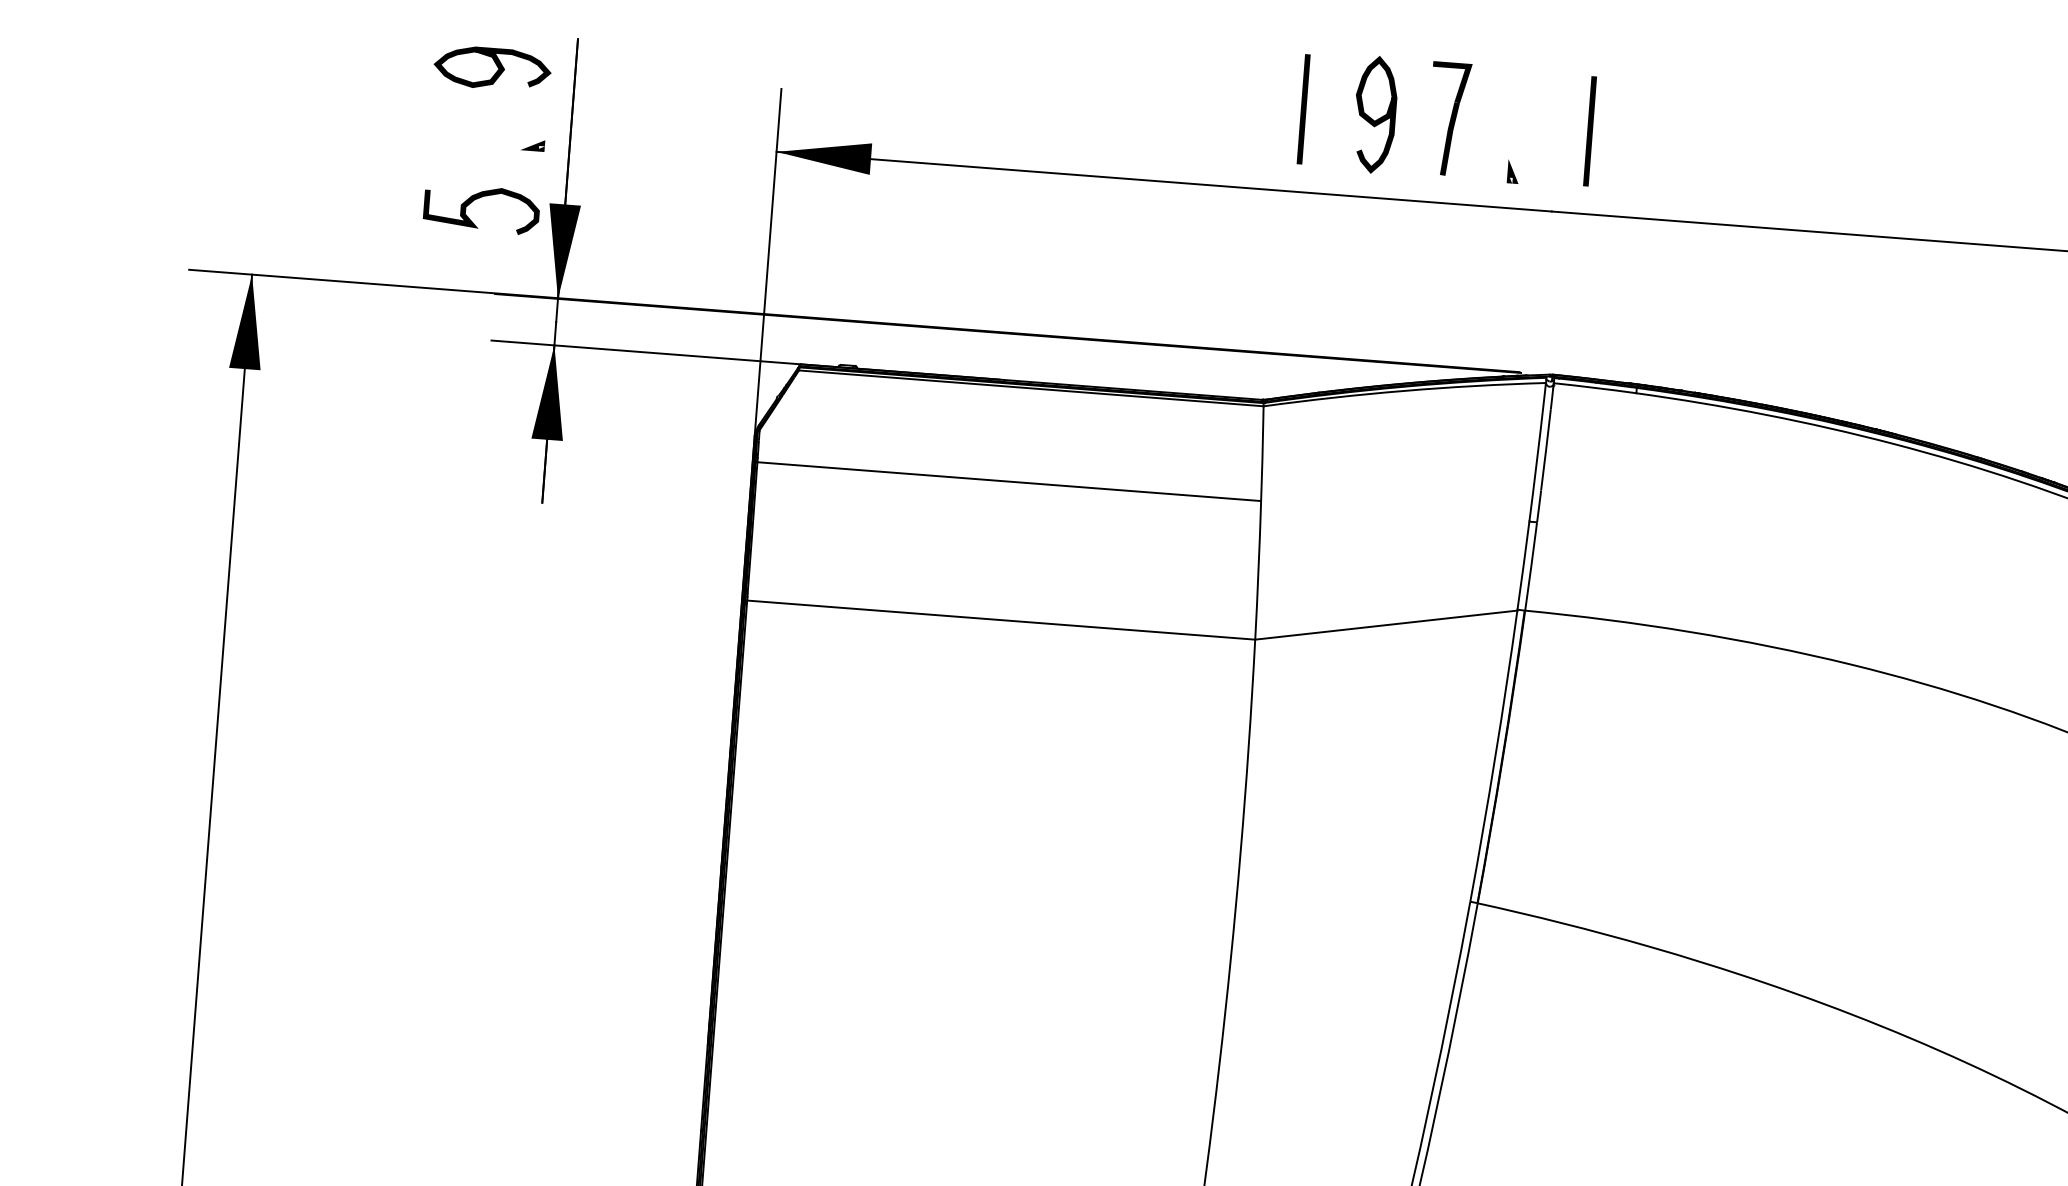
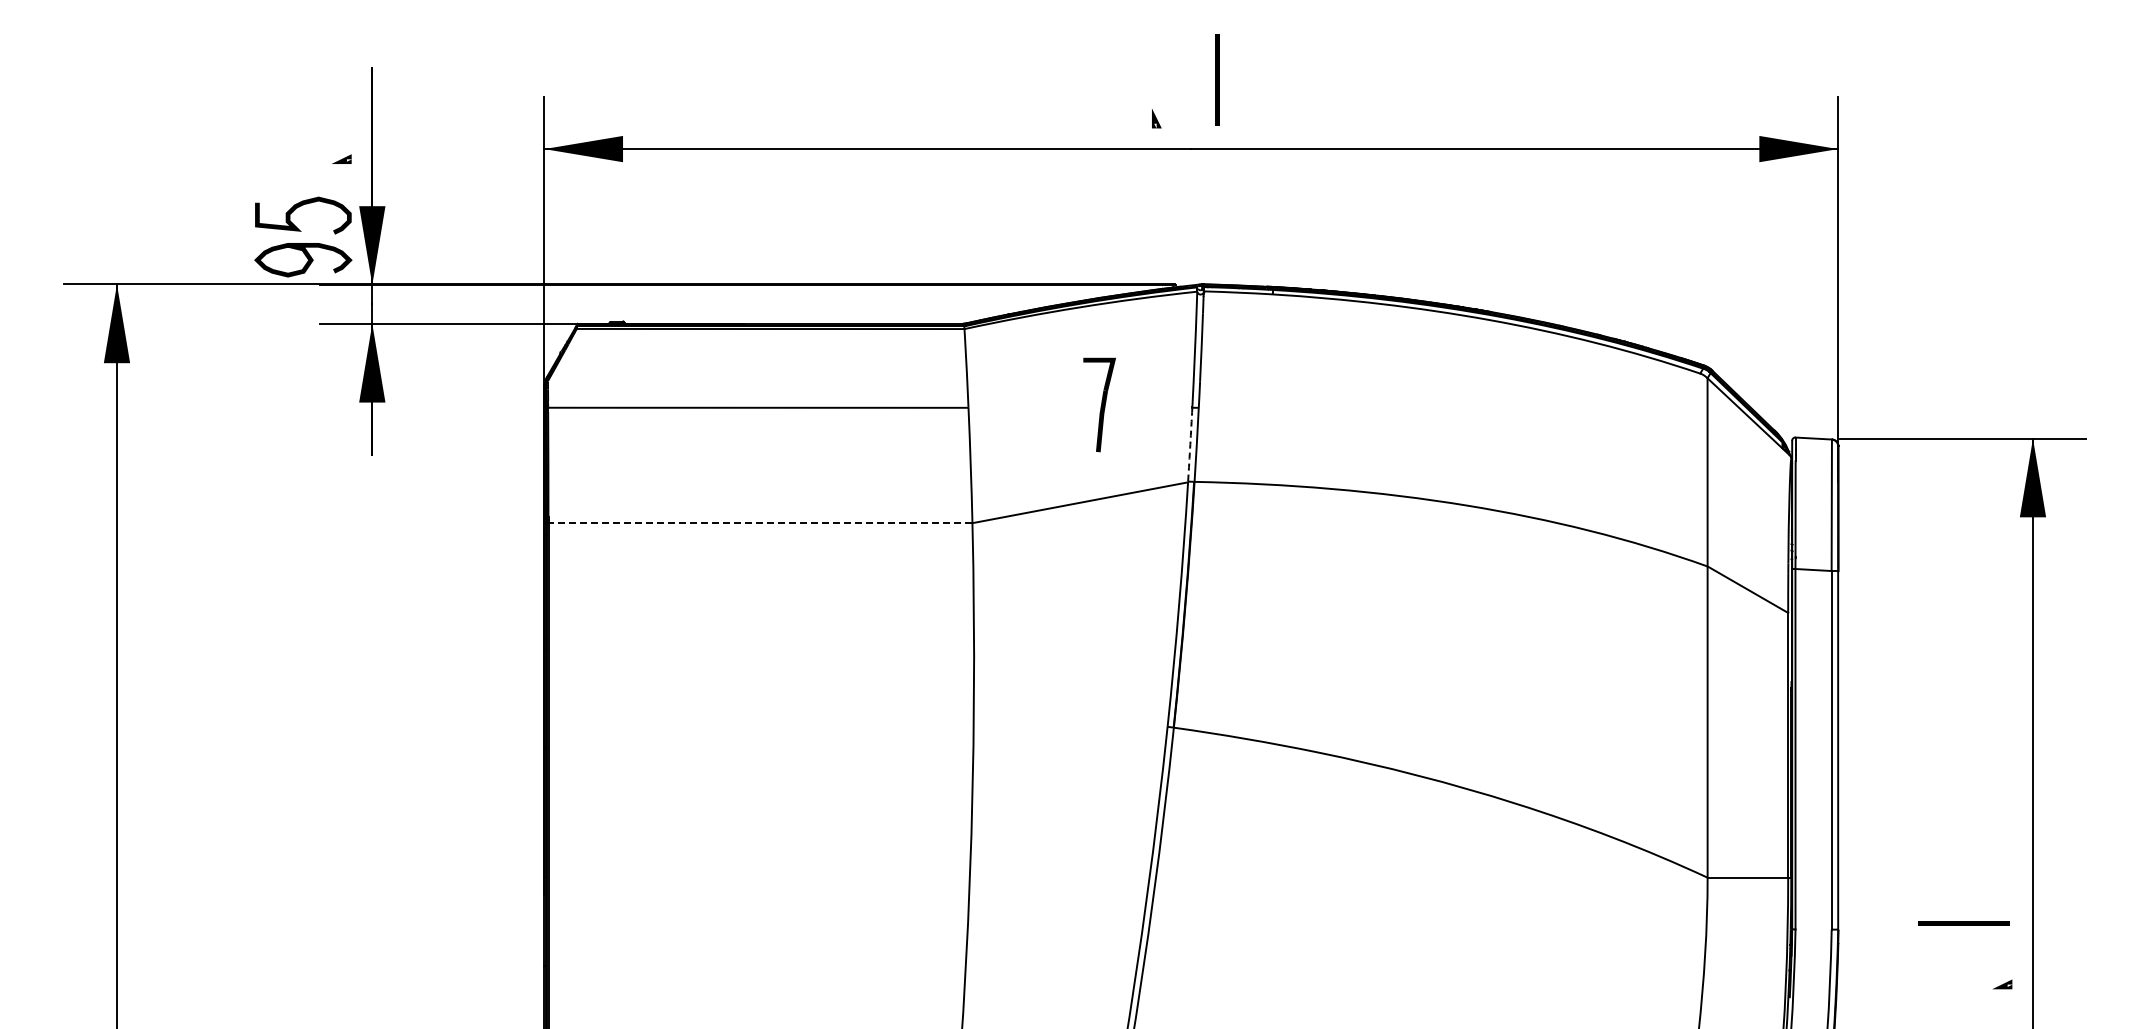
curve: (496, 71) -> (306, 262), moved
line: (1303, 108) -> (978, 79), removed
curve: (1371, 117) -> (1035, 82), removed
part: (1448, 118) -> (1099, 404), moved
arc: (1523, 565) -> (1190, 444), solid -> dashed
line: (999, 620) -> (759, 523), solid -> dashed

